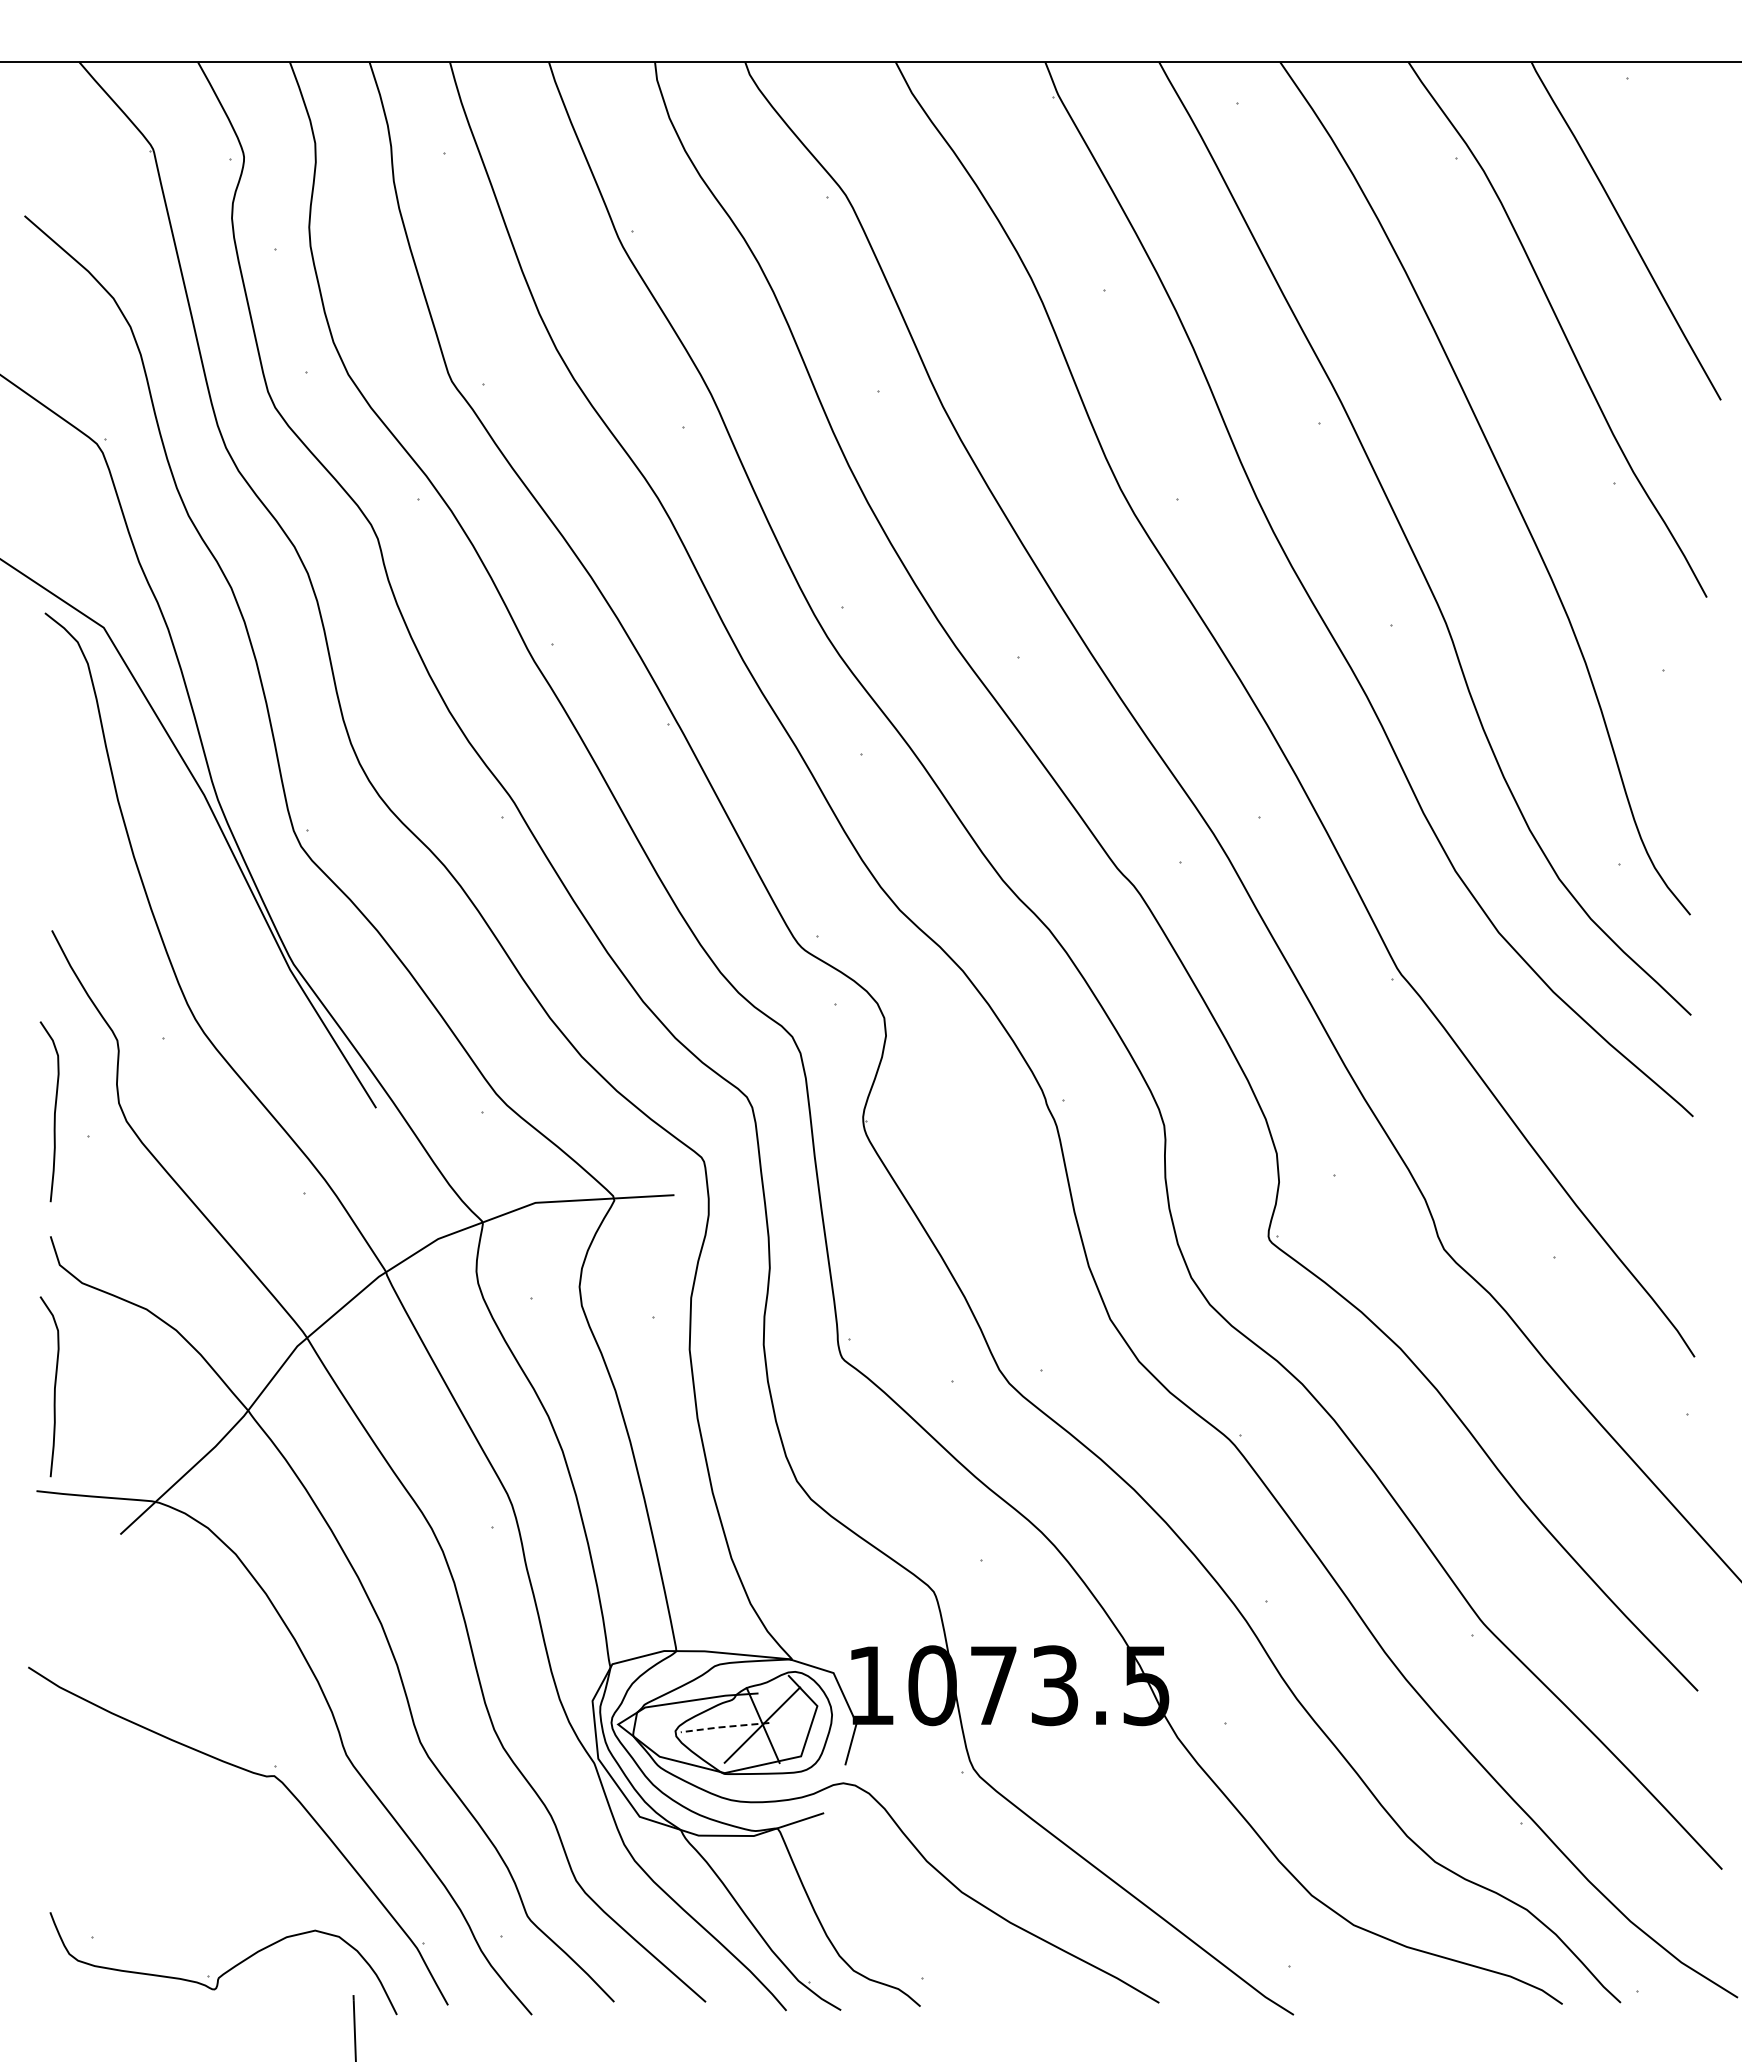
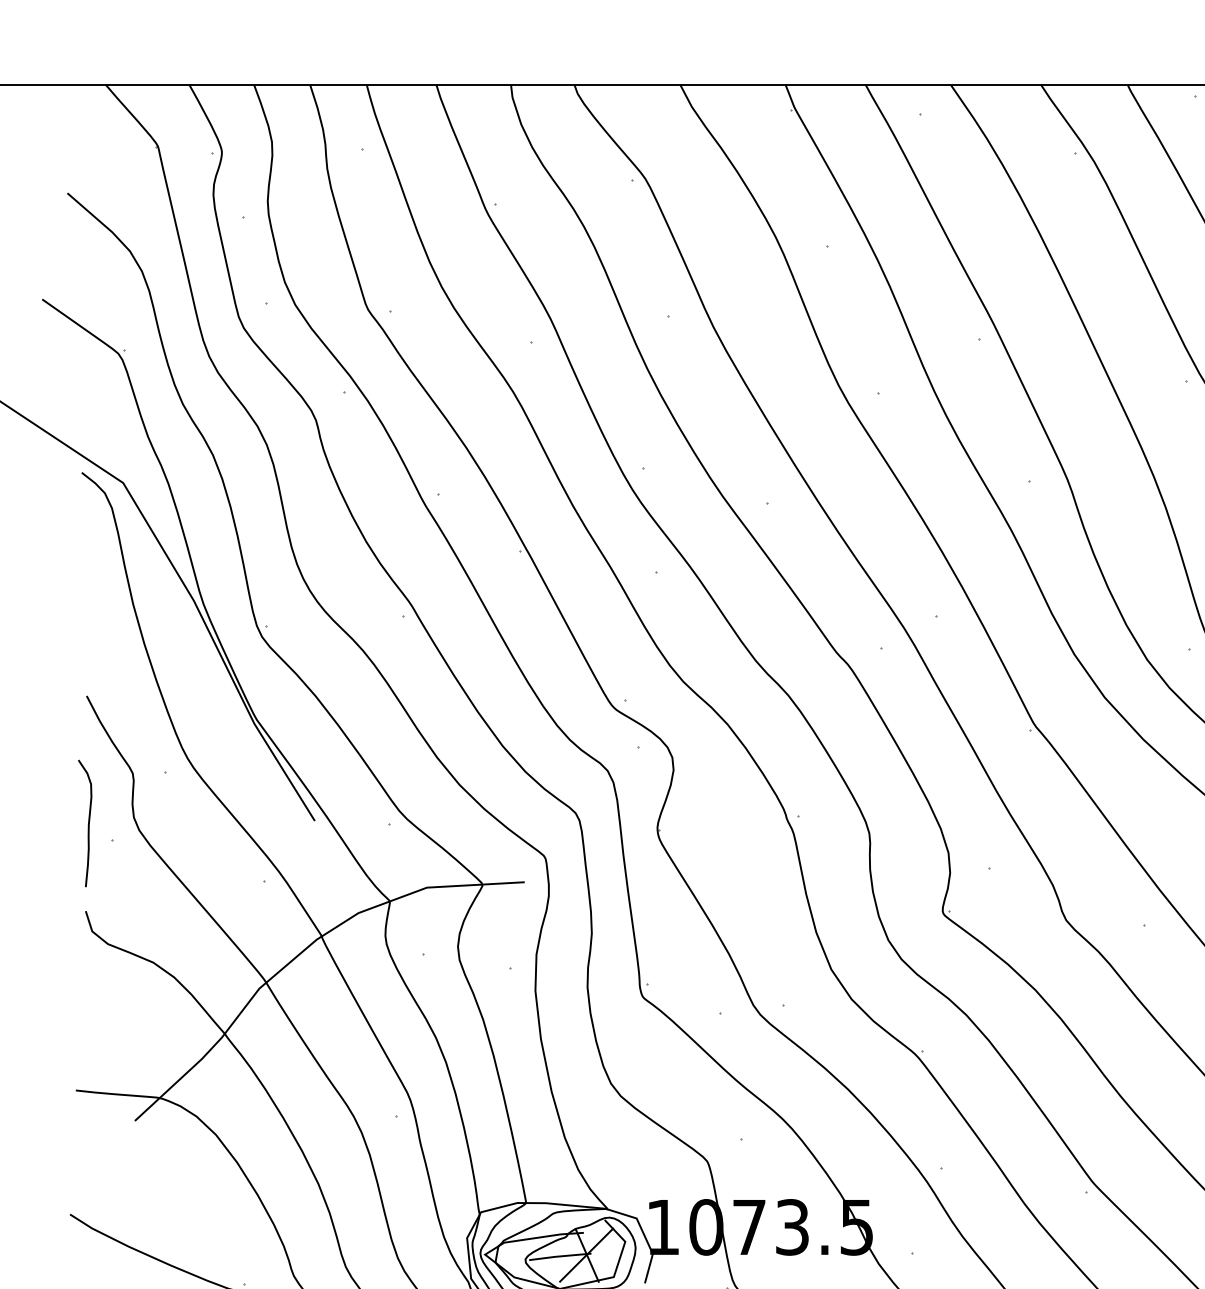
curve: (54, 1386) -> (88, 1016), removed
line: (723, 1727) -> (559, 1256), dashed -> solid

